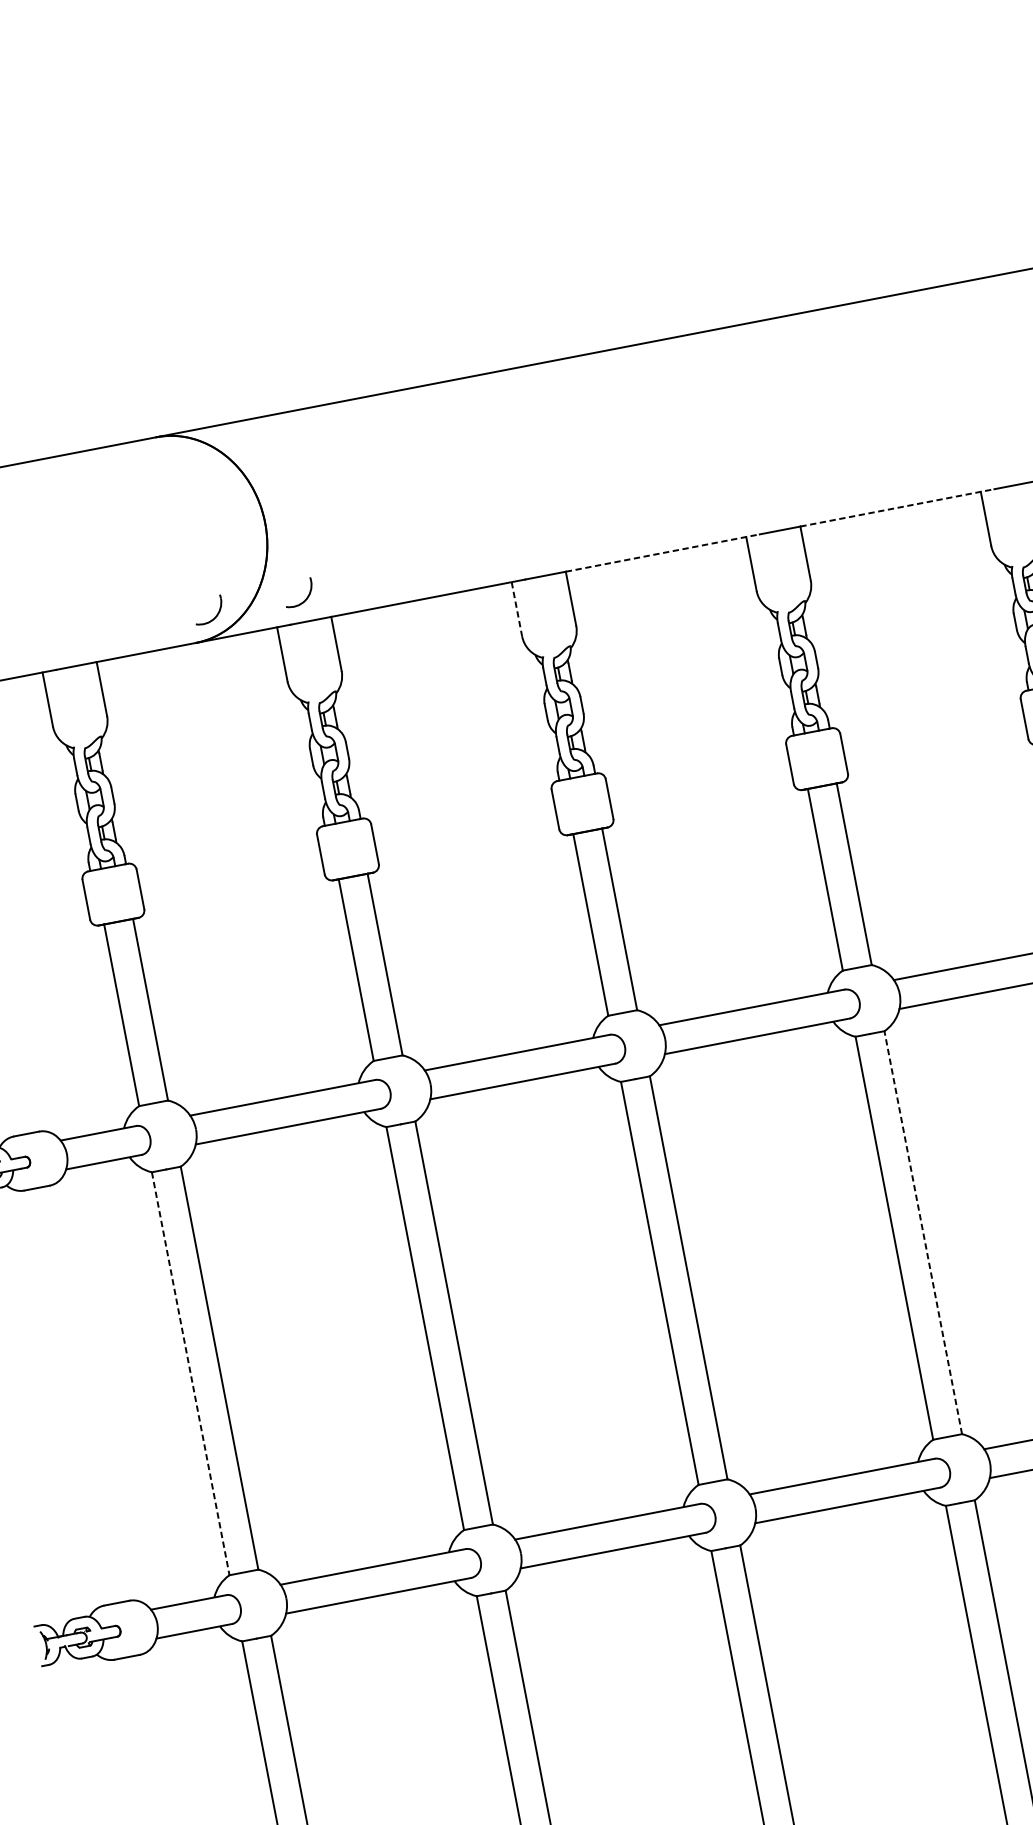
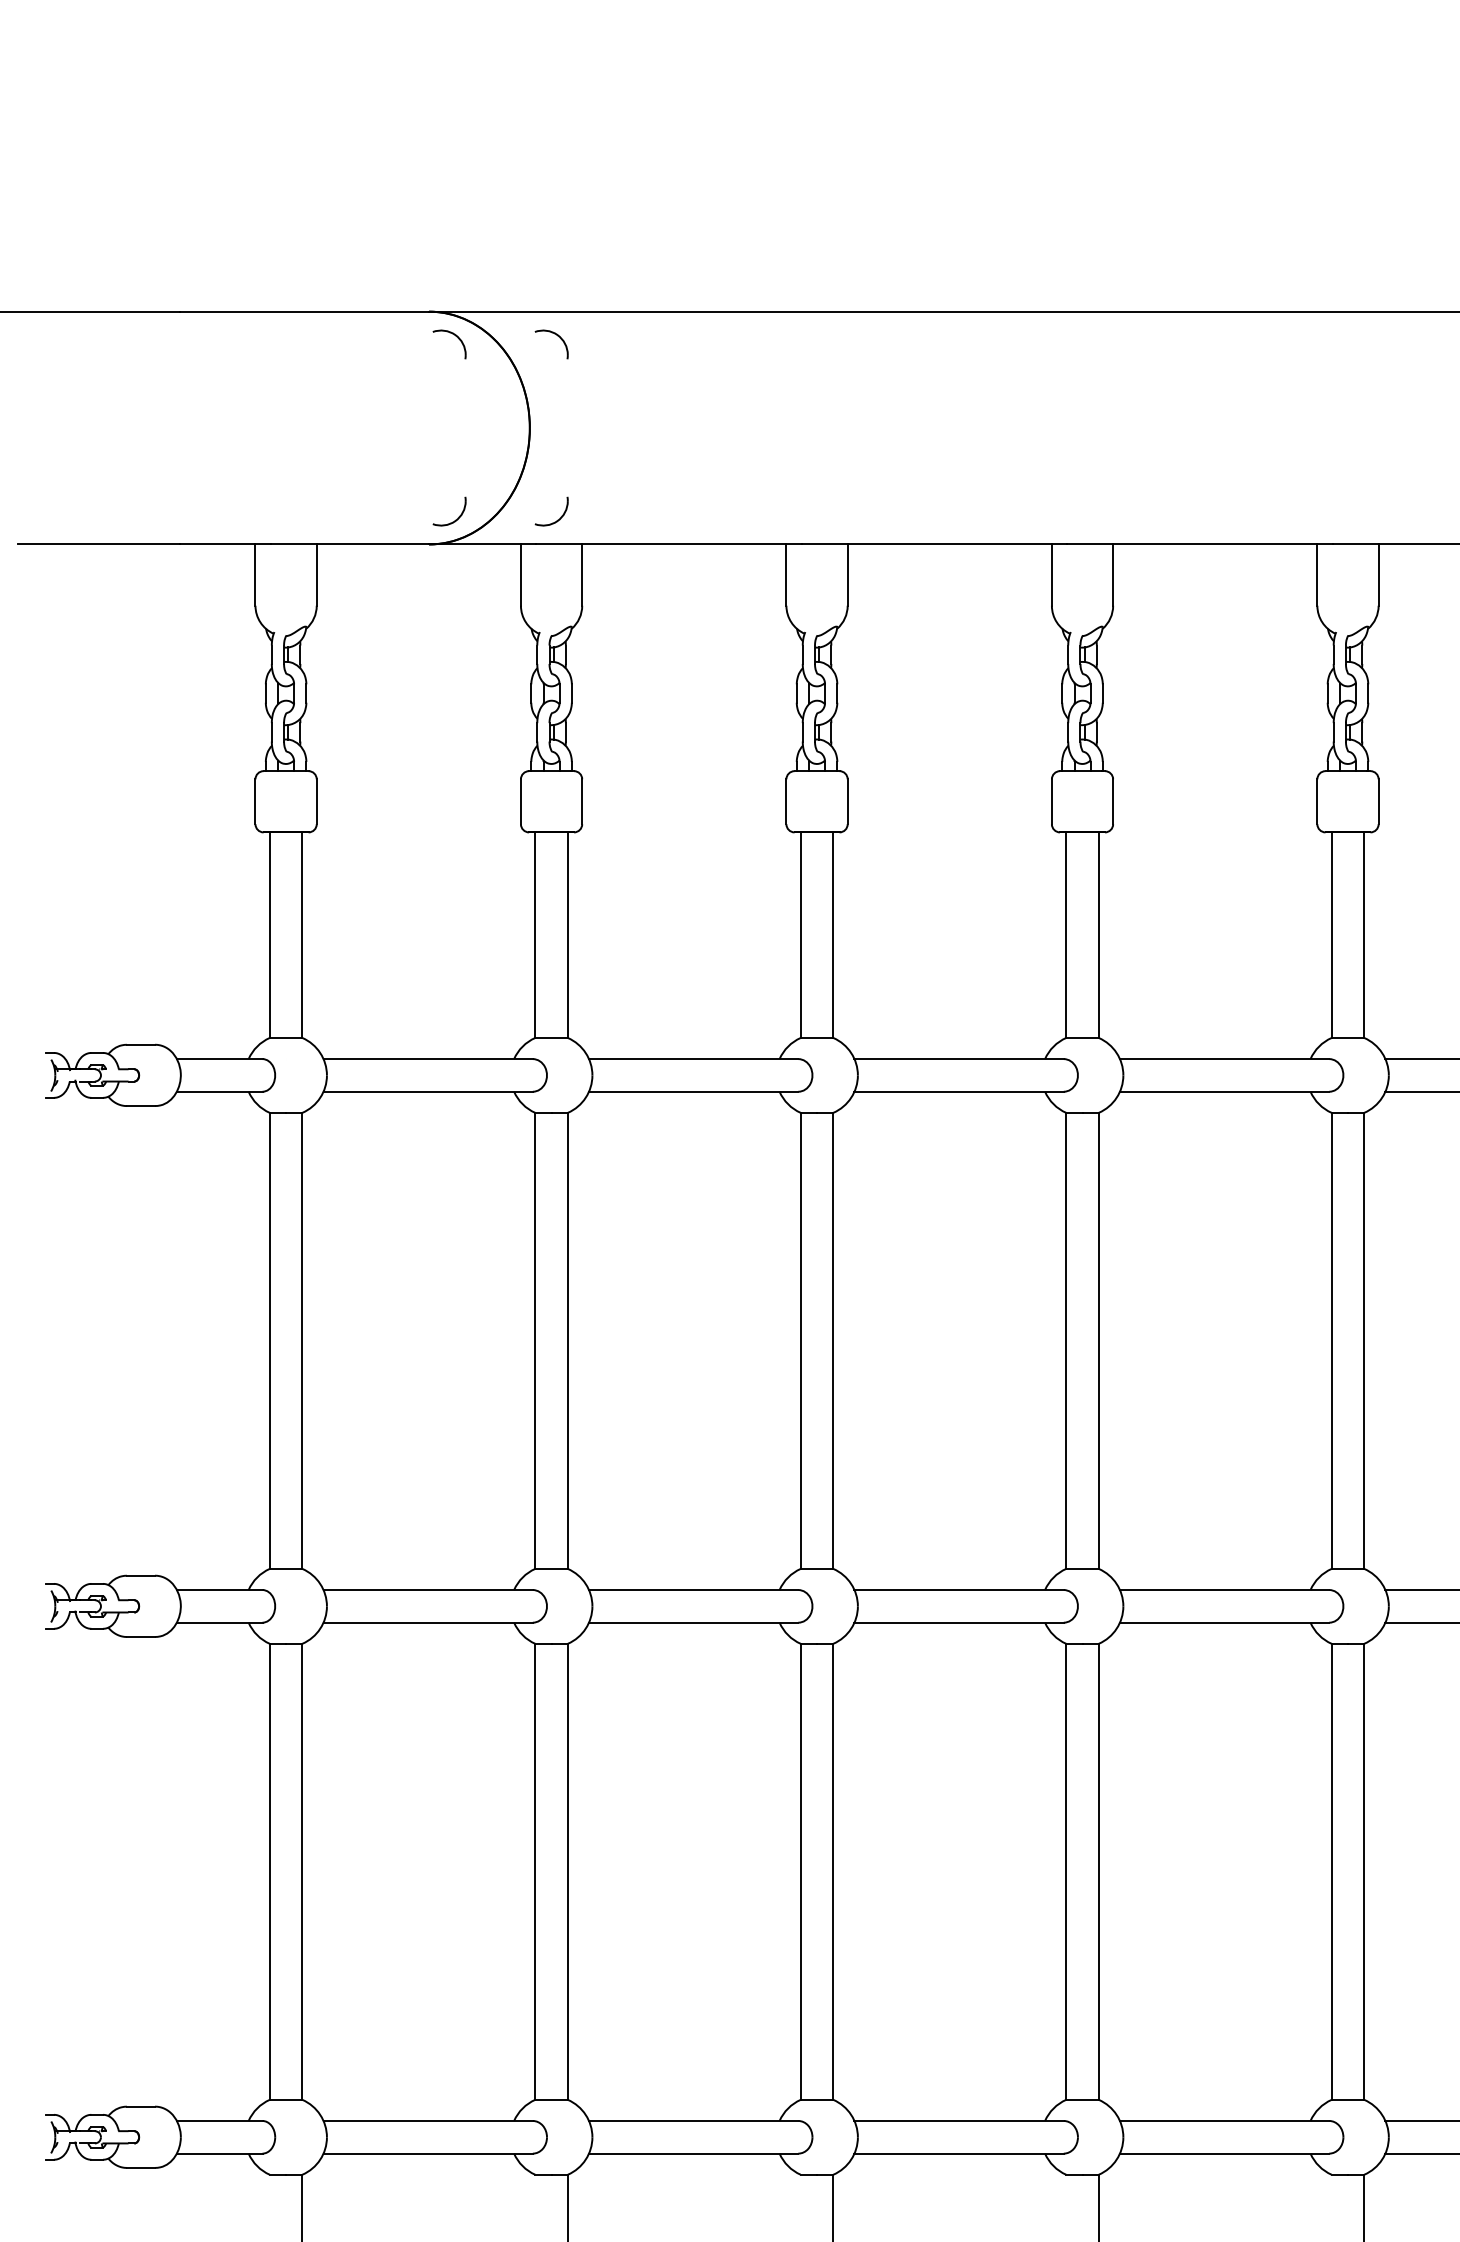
part: (274, 437) -> (557, 336), added
part: (184, 455) -> (456, 337), added
line: (896, 507) -> (1222, 544), dashed -> solid
line: (662, 553) -> (957, 544), dashed -> solid
line: (517, 609) -> (786, 575), dashed -> solid
line: (922, 1232) -> (1098, 1340), dashed -> solid
line: (190, 1374) -> (269, 1341), dashed -> solid

